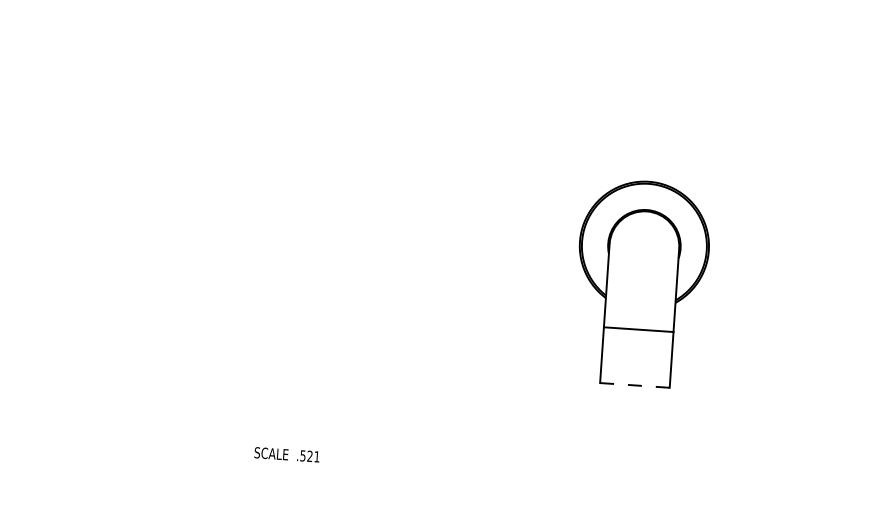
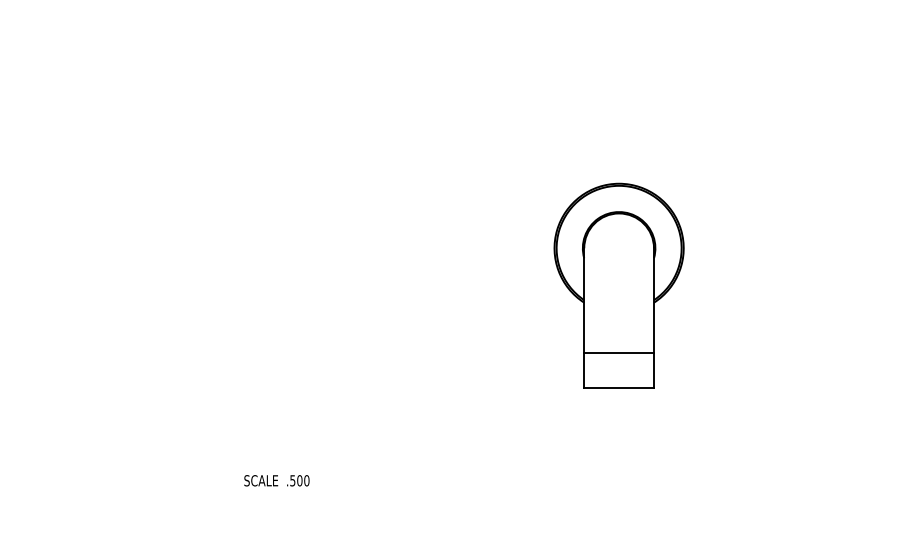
line: (639, 329) -> (619, 352), moved
line: (635, 385) -> (619, 387), dashed -> solid
text: (313, 456) -> (303, 480), .521 -> .500

